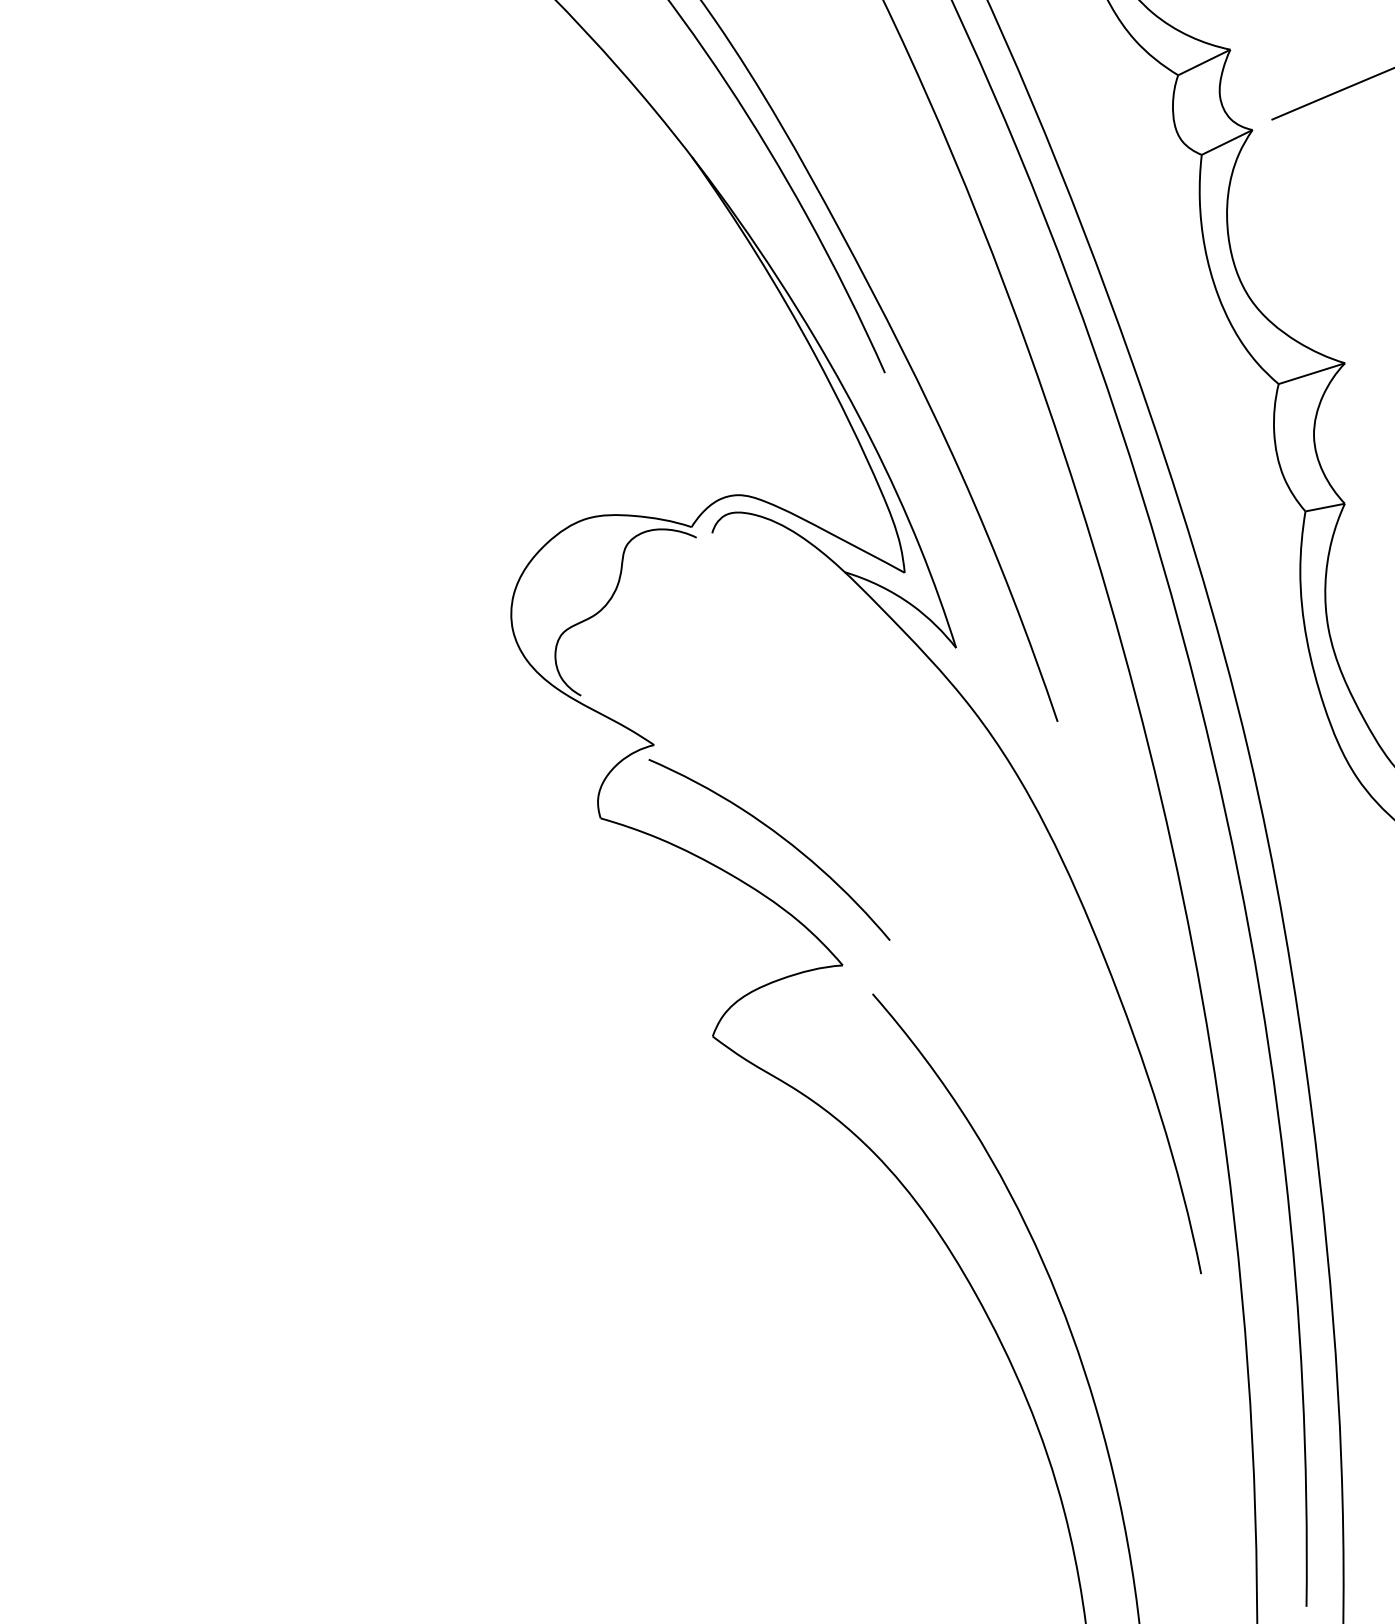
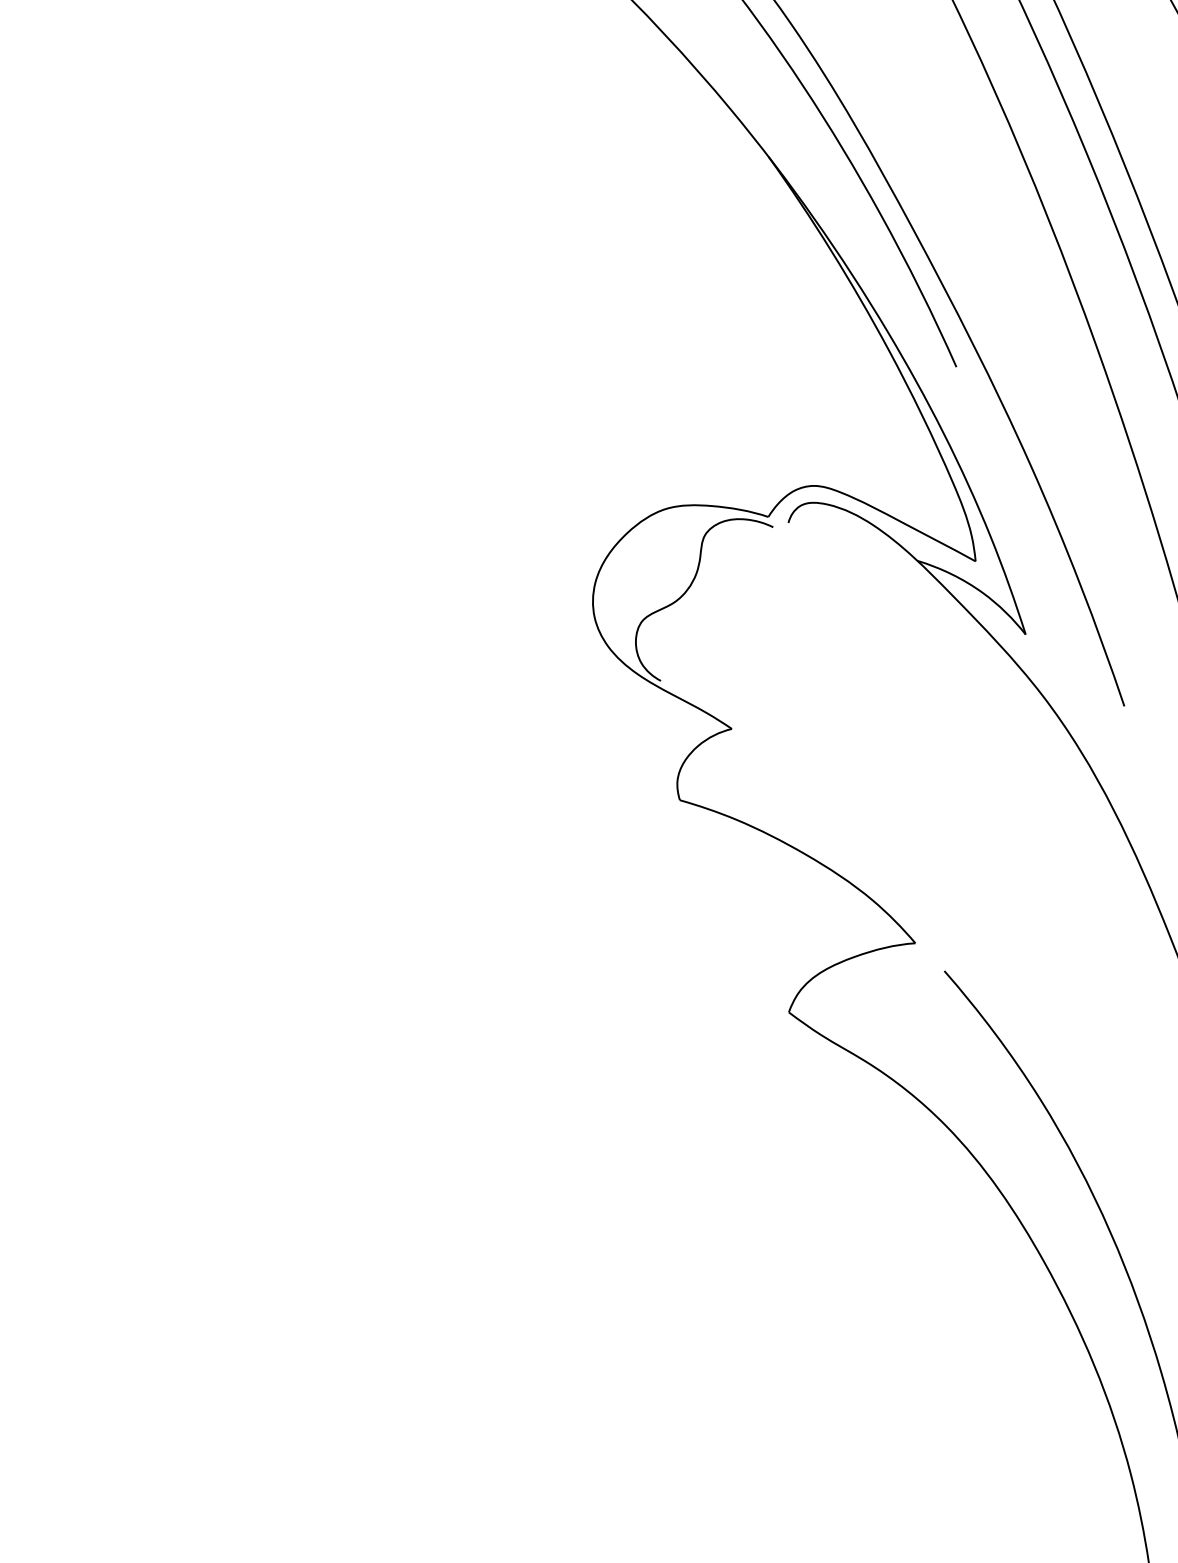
curve: (780, 837) -> (854, 818), removed

